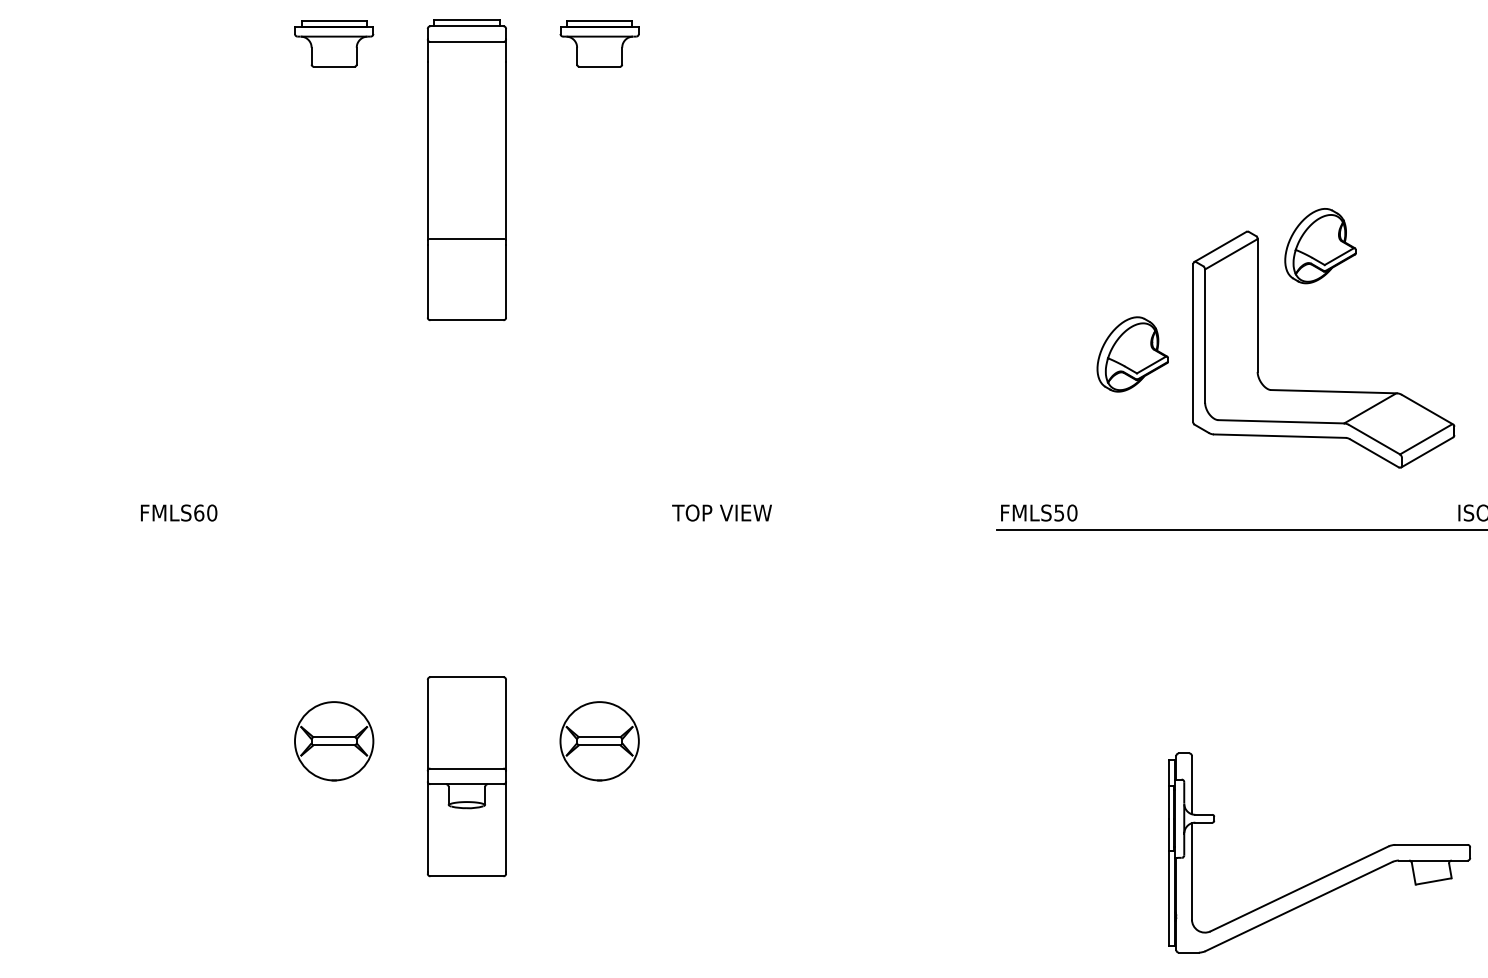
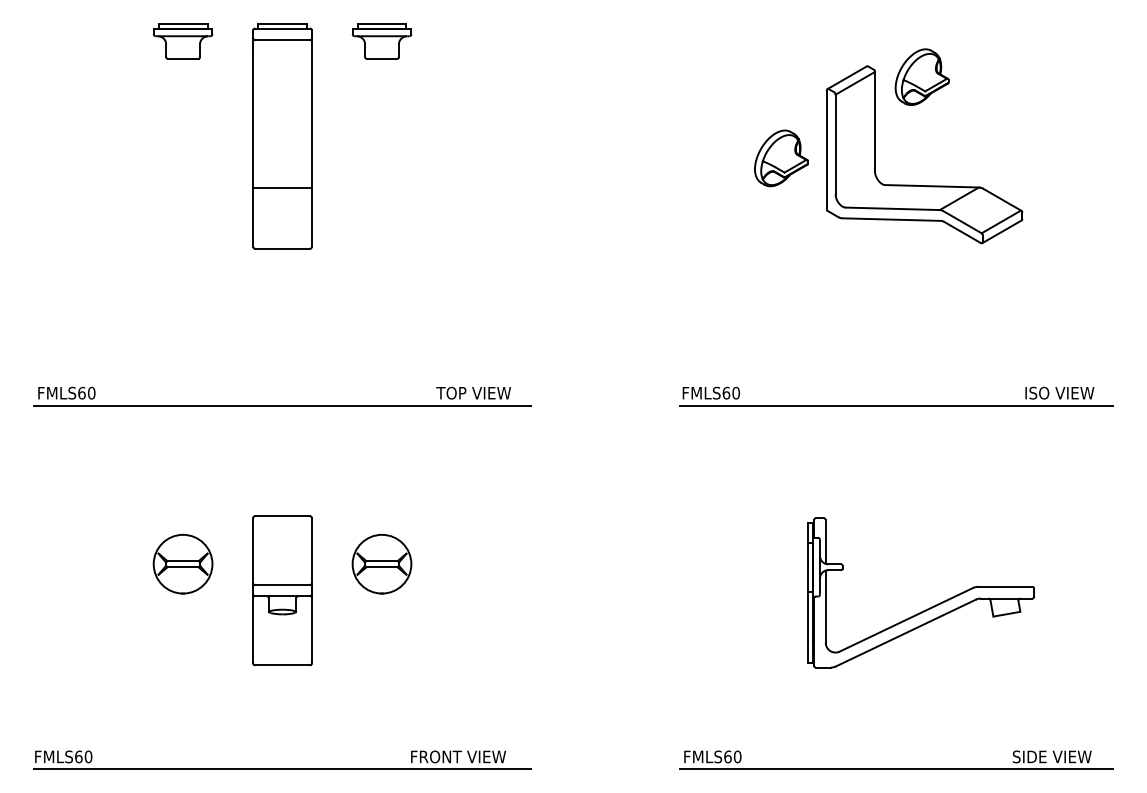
part: (1258, 338) -> (875, 146), moved
text: (1059, 512) -> (726, 392), FMLS50 -> FMLS60
line: (466, 529) -> (282, 405), added
part: (1330, 872) -> (929, 607), moved

